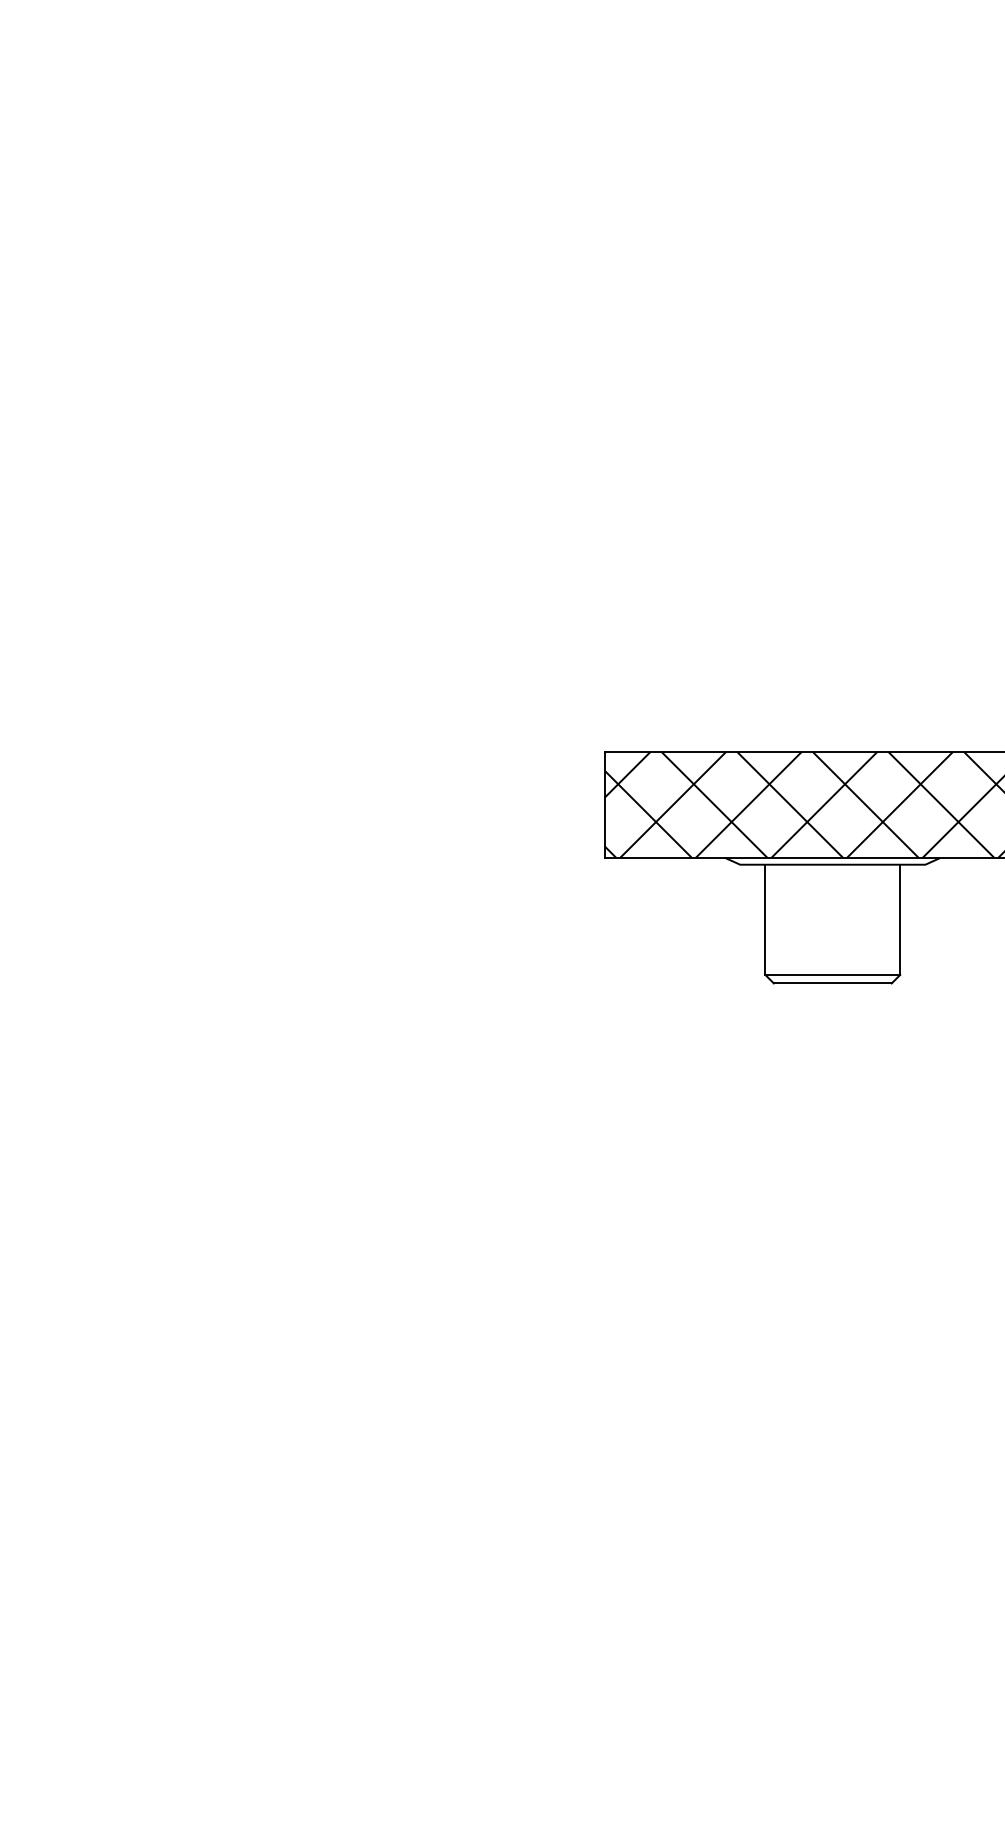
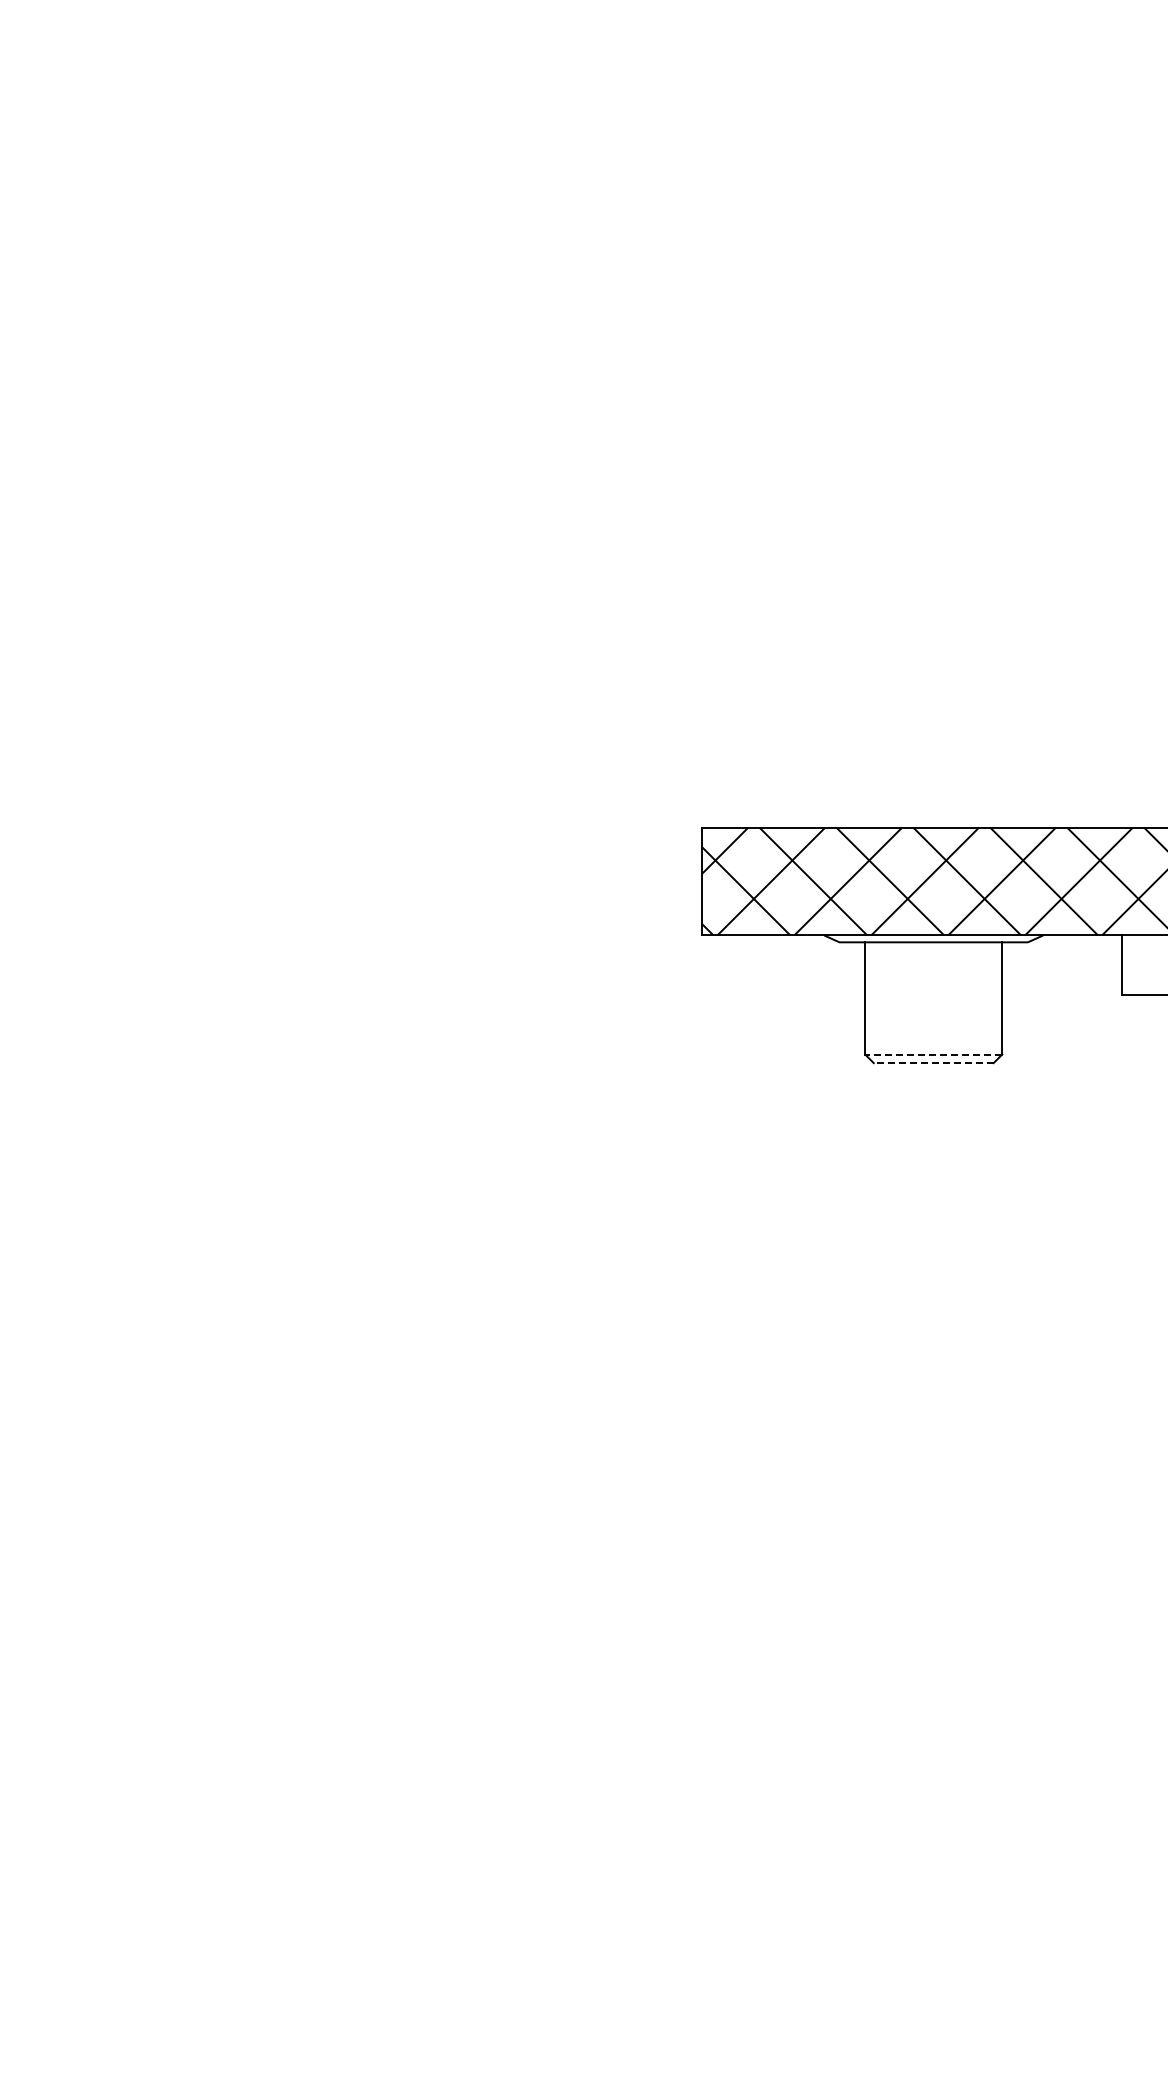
line: (832, 974) -> (933, 1054), solid -> dashed
line: (832, 983) -> (933, 1063), solid -> dashed

